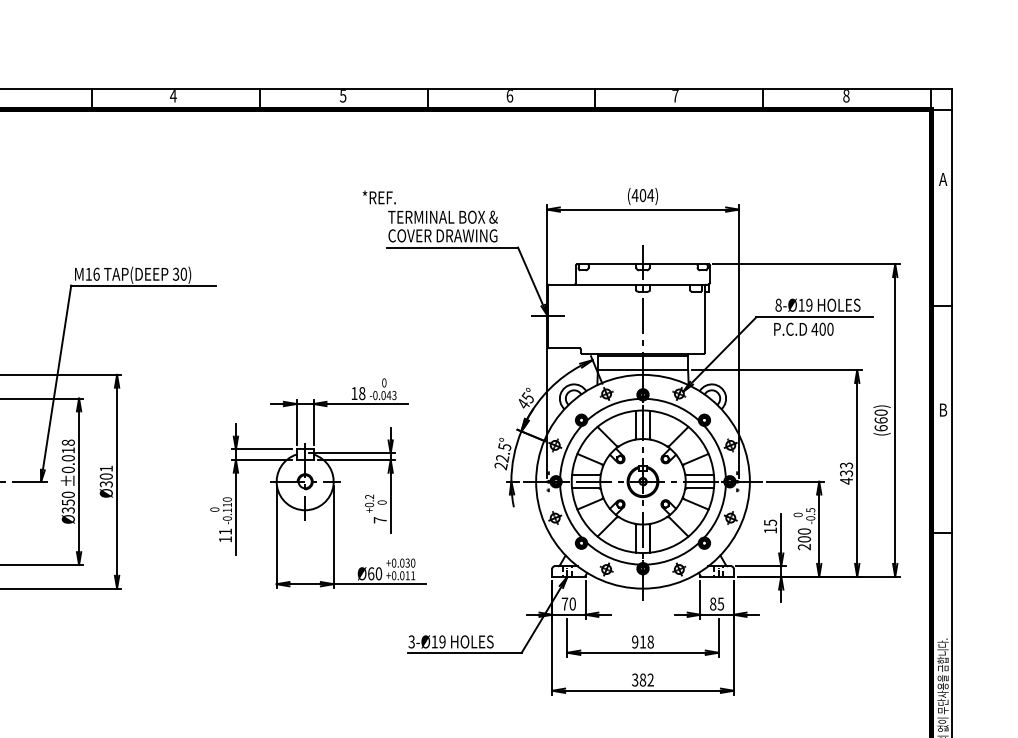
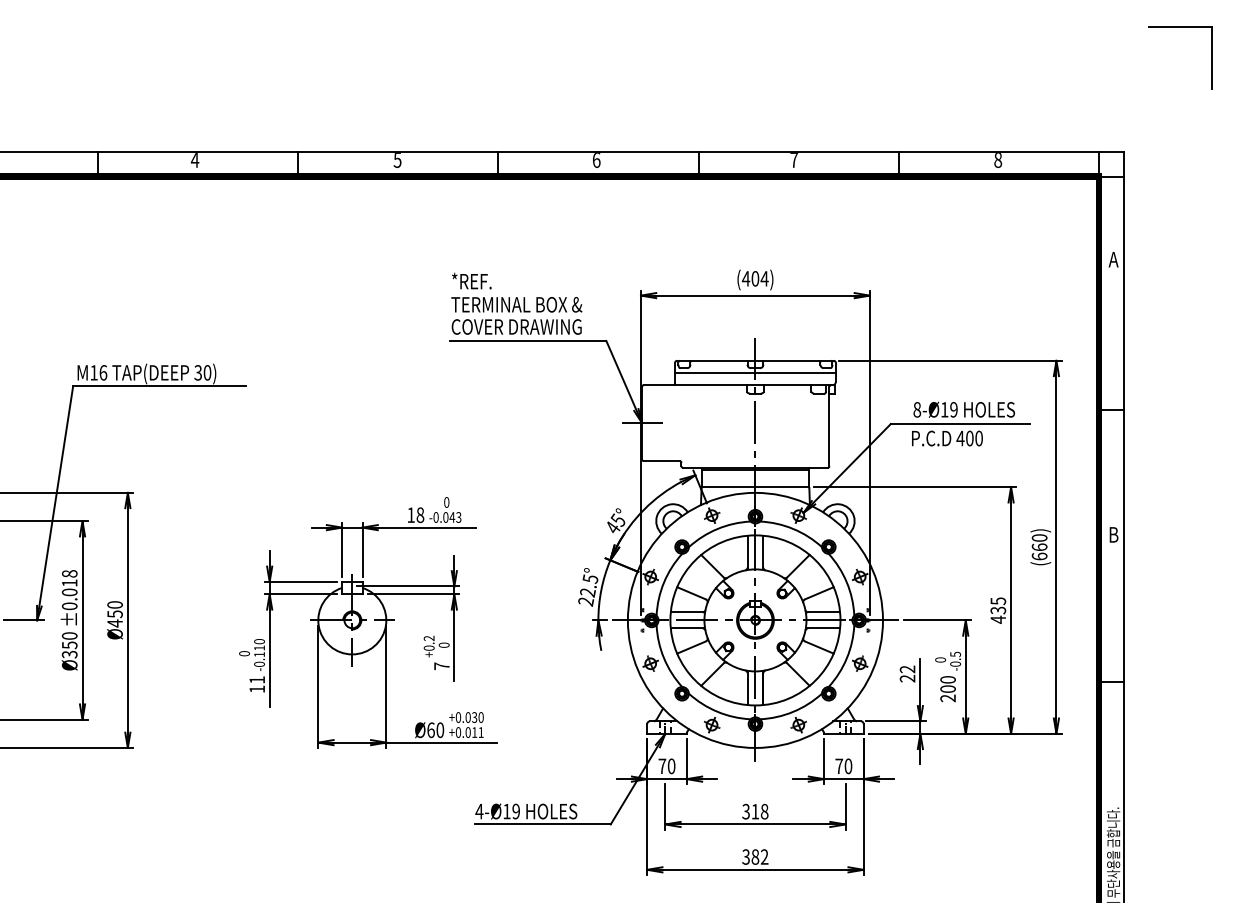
text: (379, 196) -> (471, 280), moved
line: (643, 274) -> (755, 373), added
text: (845, 465) -> (997, 600), 433 -> 435
text: (105, 476) -> (114, 614), Ø301 -> Ø450
text: (770, 526) -> (907, 673), 15 -> 22
text: (716, 604) -> (843, 766), 85 -> 70
text: (411, 641) -> (479, 811), 3-Ø19 -> 4-Ø19
text: (634, 641) -> (745, 811), 918 -> 318

